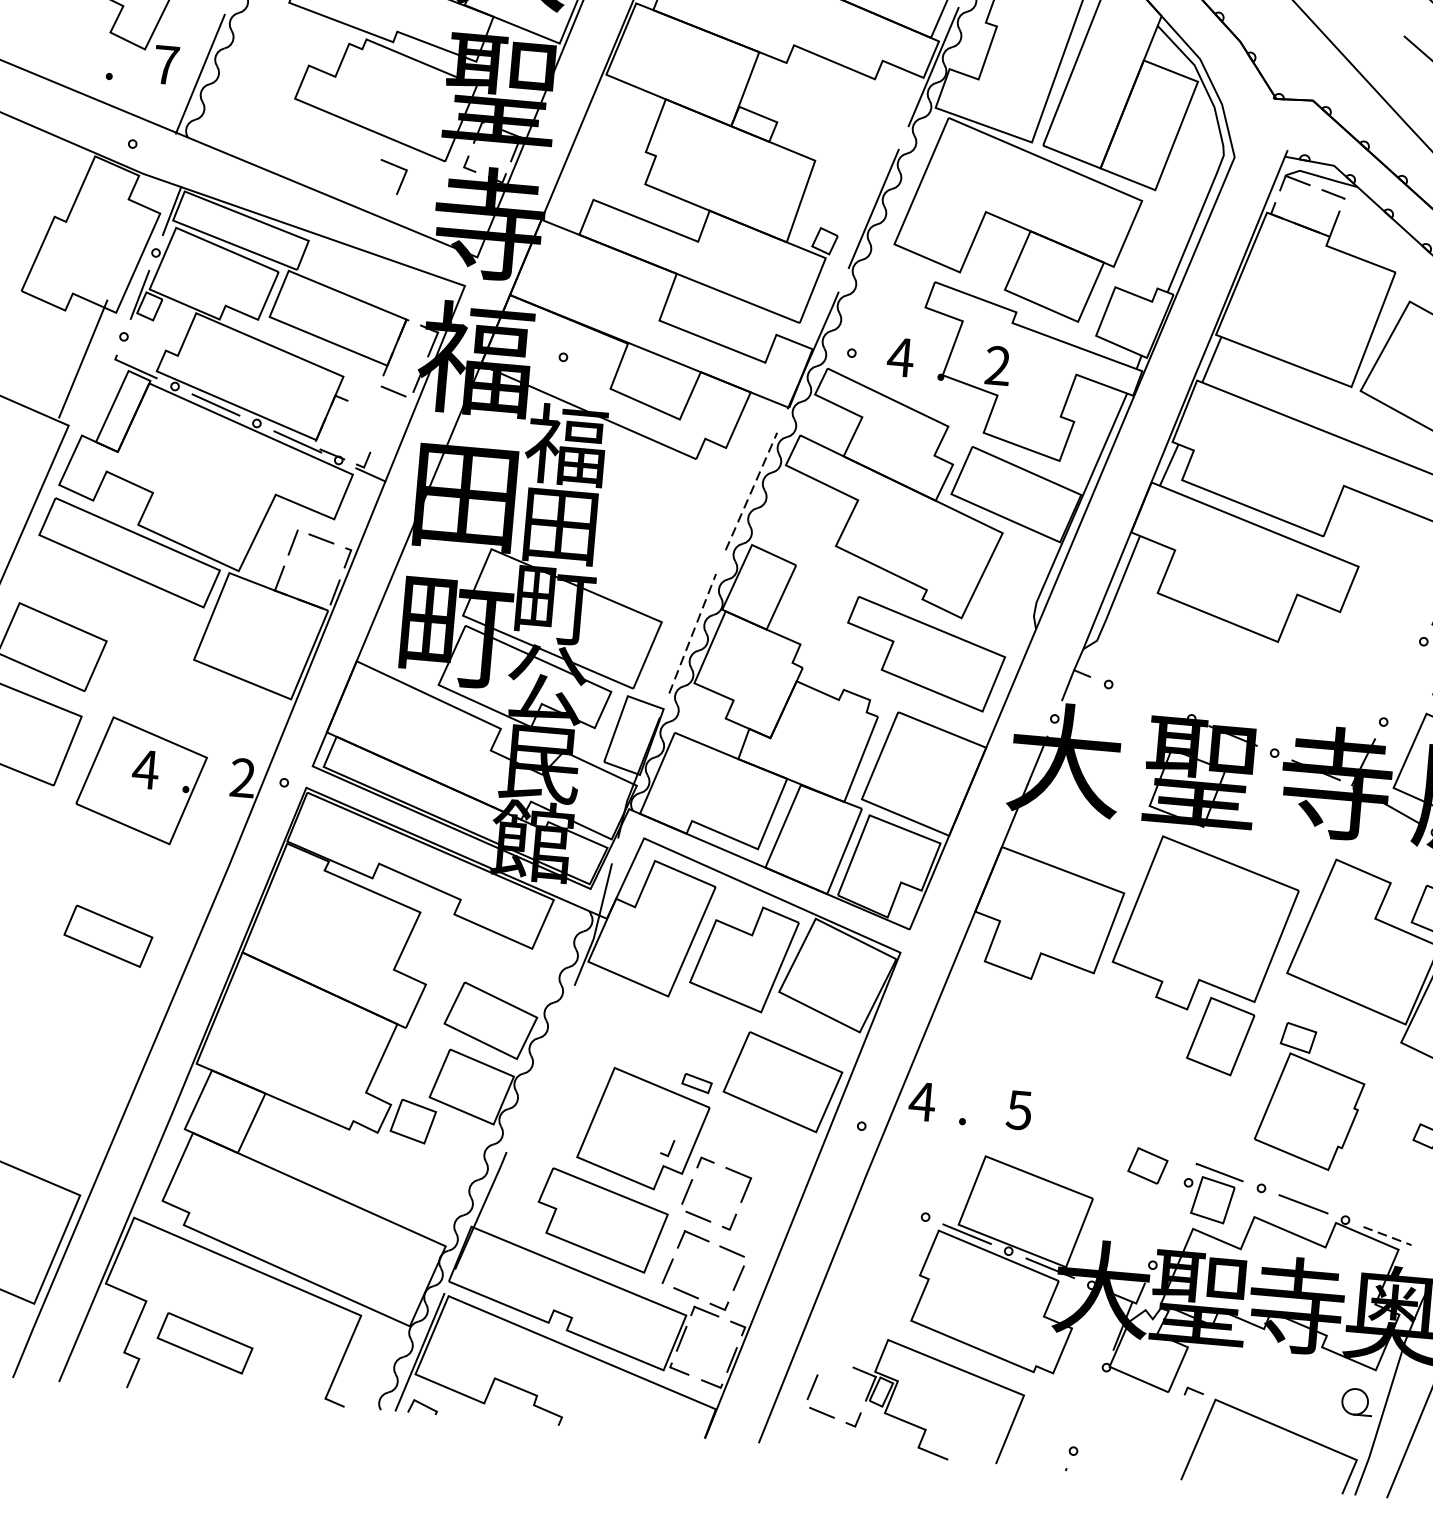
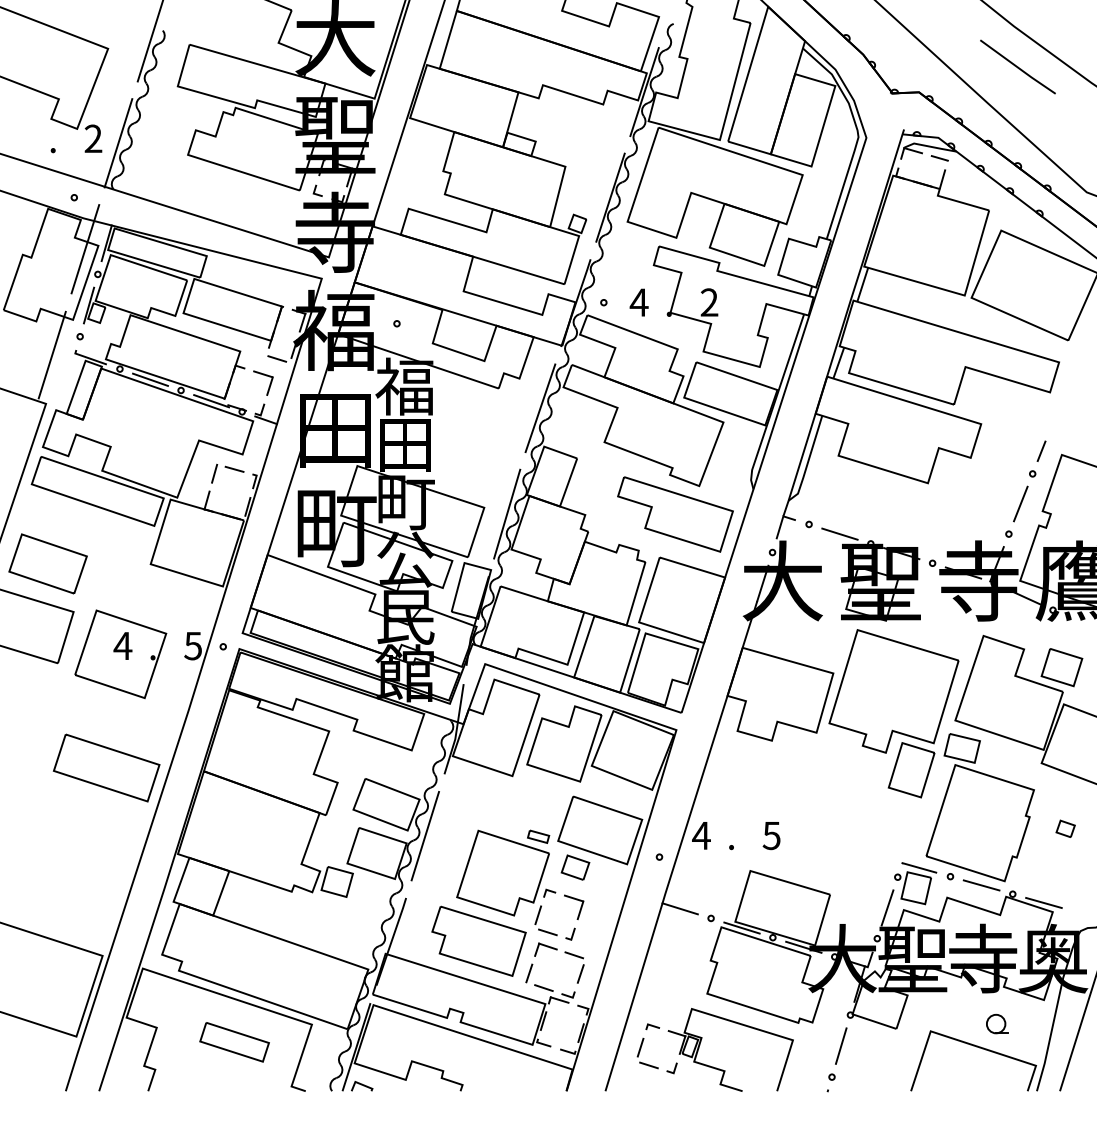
text: (166, 64) -> (93, 138), 7 -> 2
part: (401, 178) -> (269, 383), moved
line: (141, 217) -> (85, 249), added
line: (751, 490) -> (540, 407), dashed -> solid
line: (693, 632) -> (507, 513), dashed -> solid
line: (1403, 681) -> (1020, 503), added
line: (1149, 700) -> (839, 533), added
text: (241, 777) -> (192, 645), 2 -> 5
part: (108, 935) -> (106, 767), size x1.67
line: (540, 1068) -> (425, 835), added
part: (1309, 1096) -> (979, 807), size x1.43
line: (670, 1147) -> (523, 884), removed
part: (1147, 1165) -> (575, 867), moved
line: (883, 1199) -> (679, 908), added
line: (1170, 1223) -> (887, 907), added
line: (1388, 1236) -> (1044, 903), dashed -> solid
part: (204, 1343) -> (234, 1042), moved
line: (1193, 1391) -> (652, 1026), moved
part: (1356, 1402) -> (997, 1024), moved
line: (1089, 1408) -> (840, 1045), added

